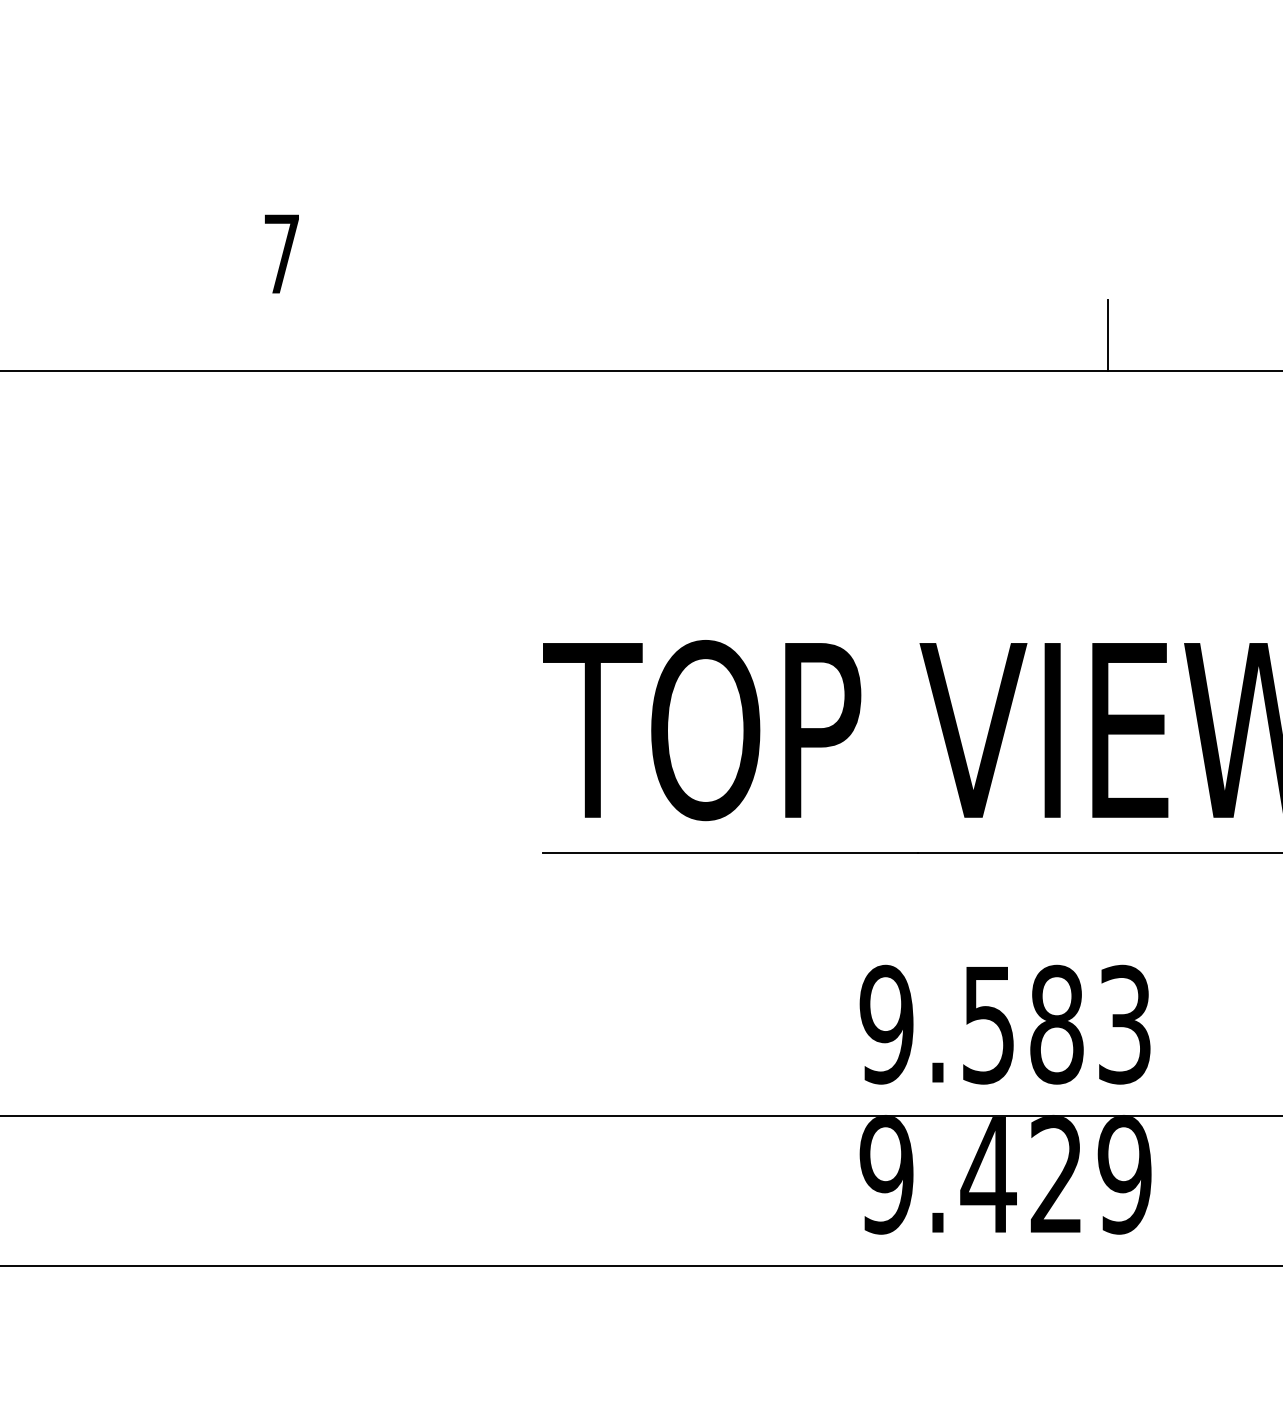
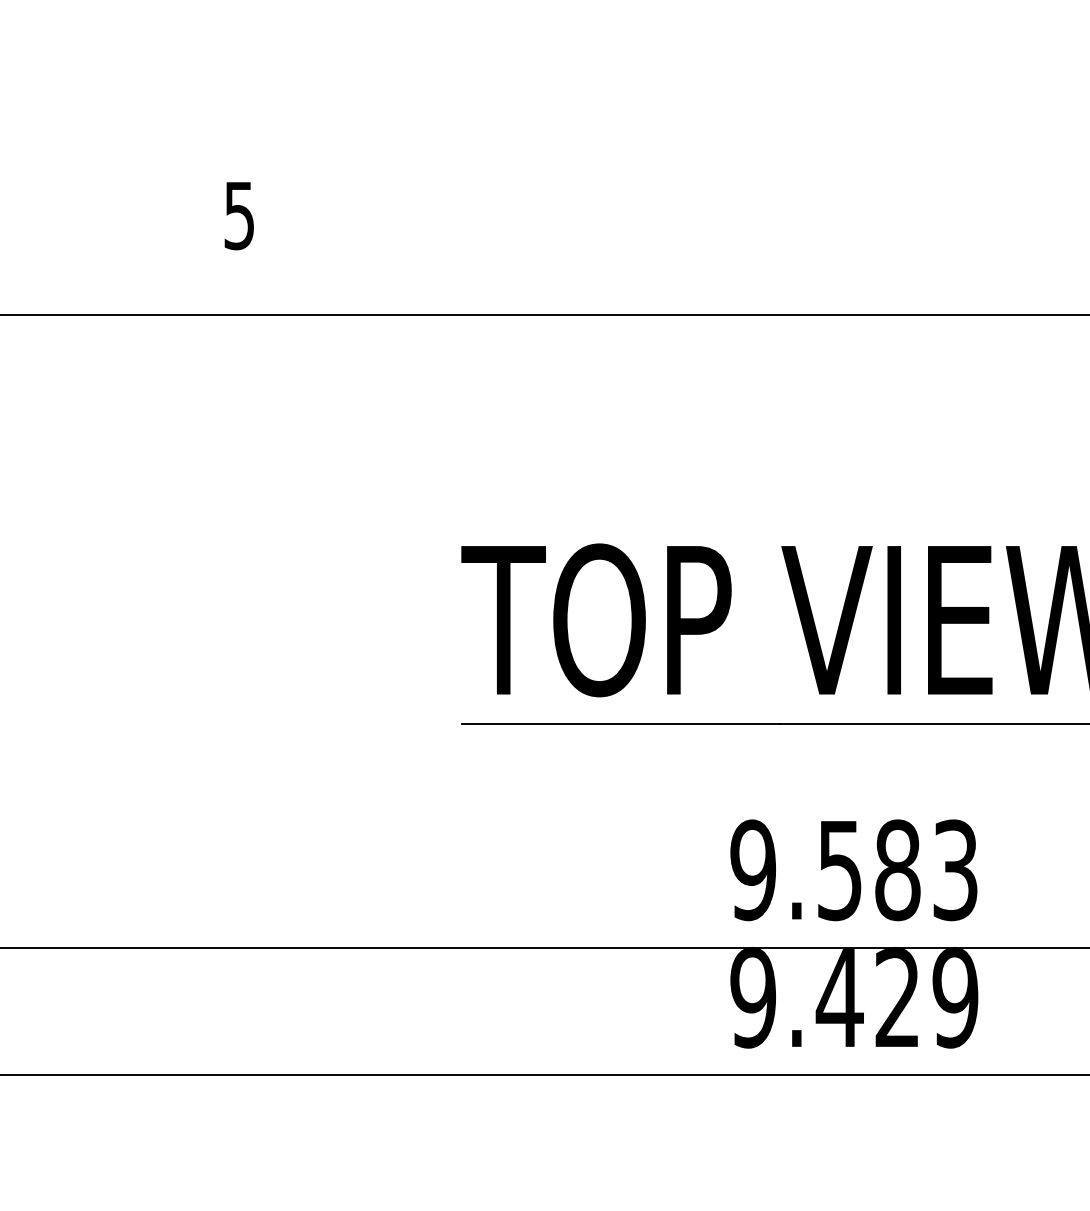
text: (280, 255) -> (238, 216), 7 -> 5
line: (1108, 335) -> (941, 284), removed

